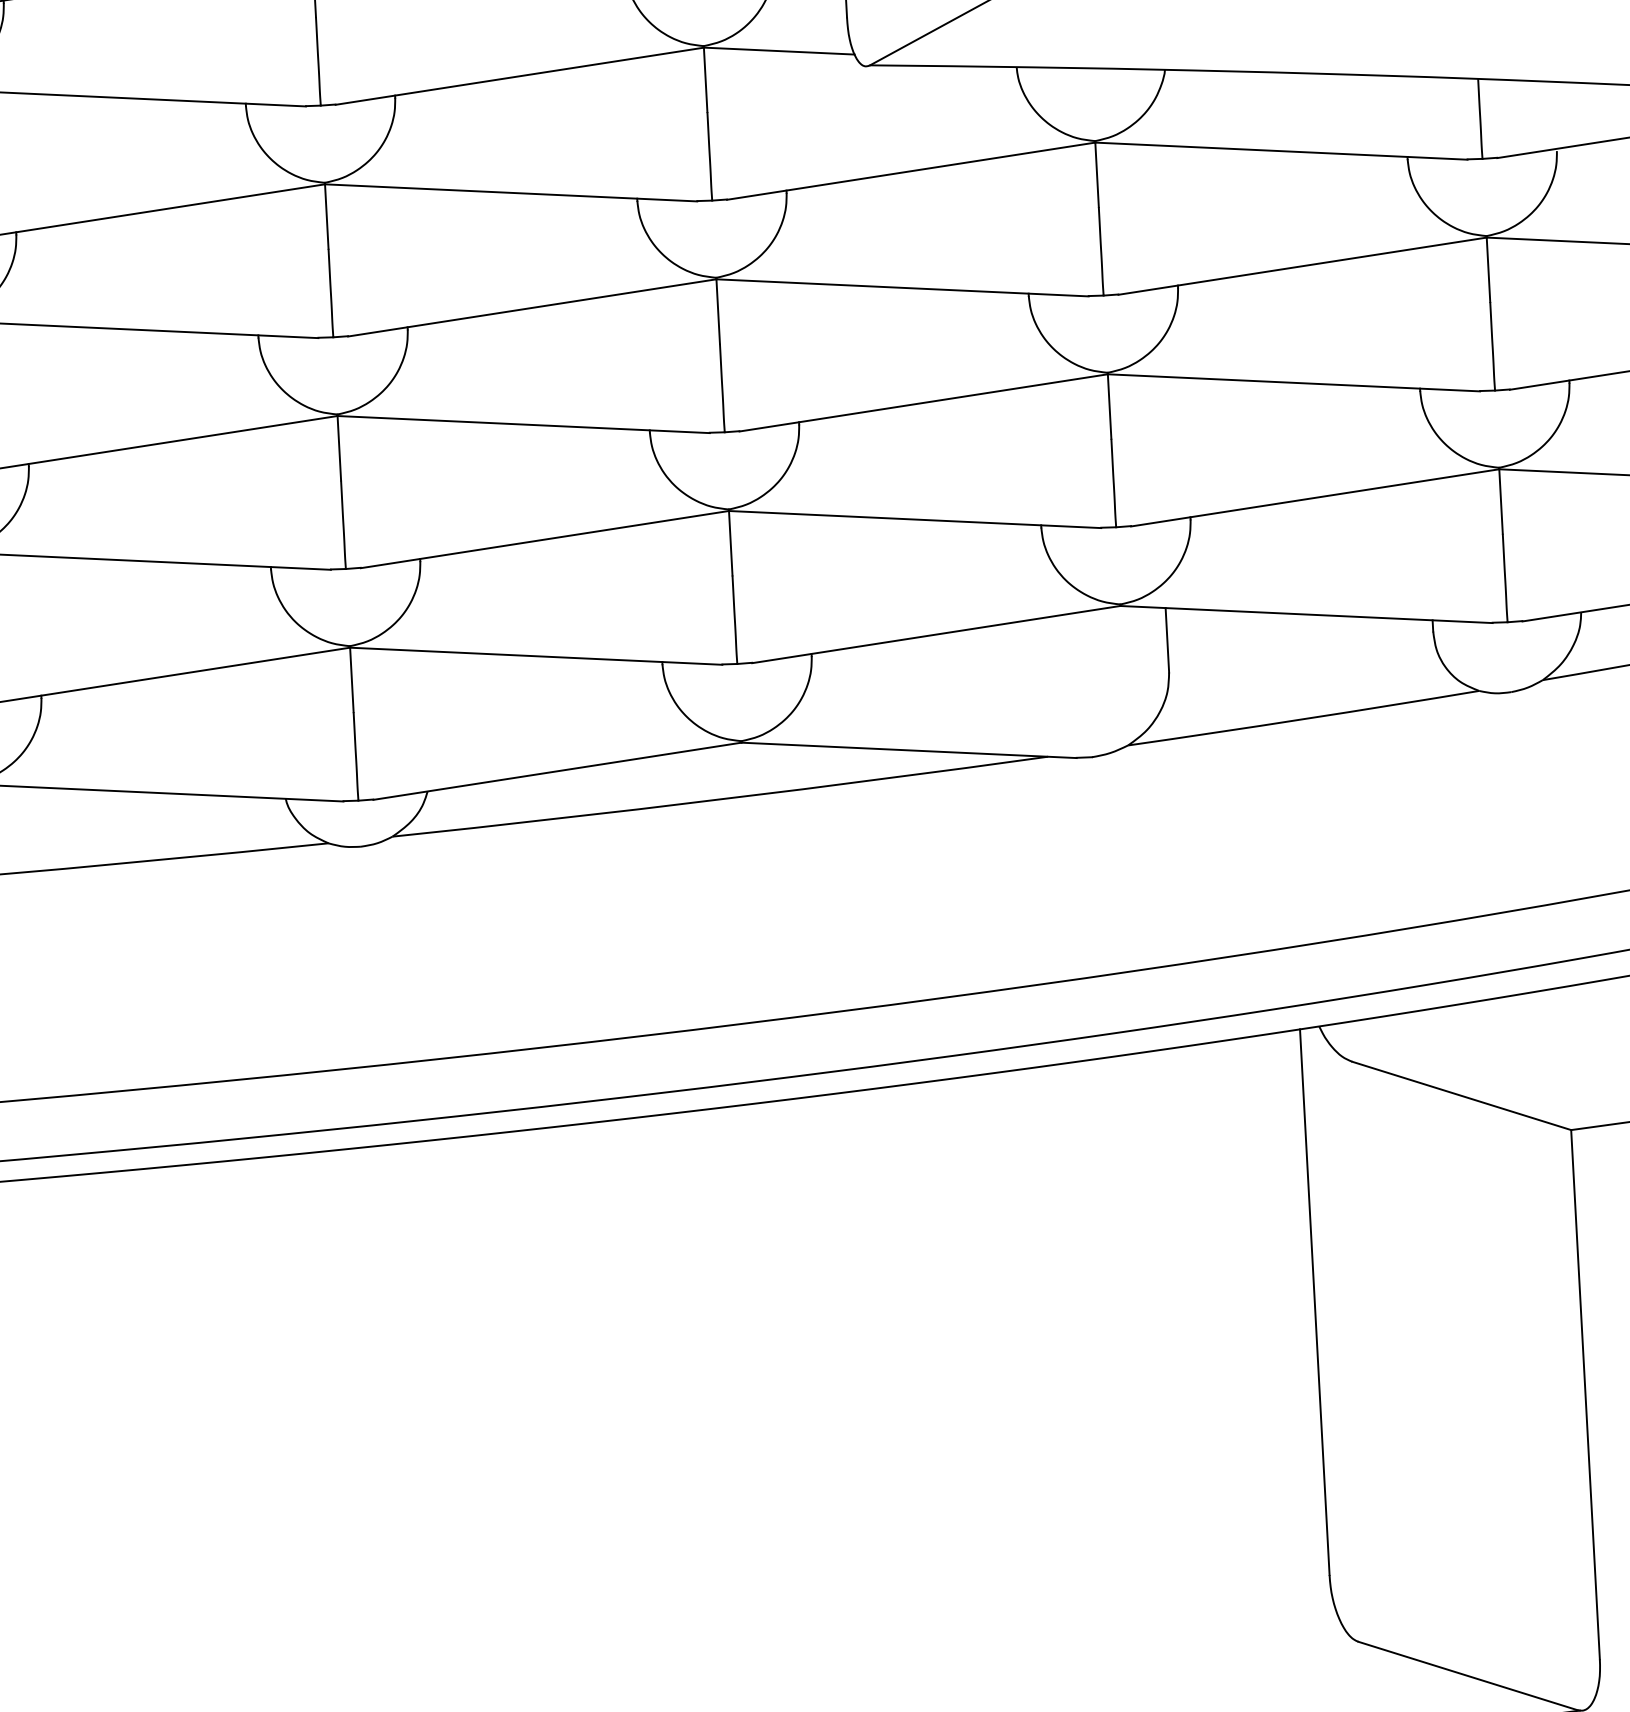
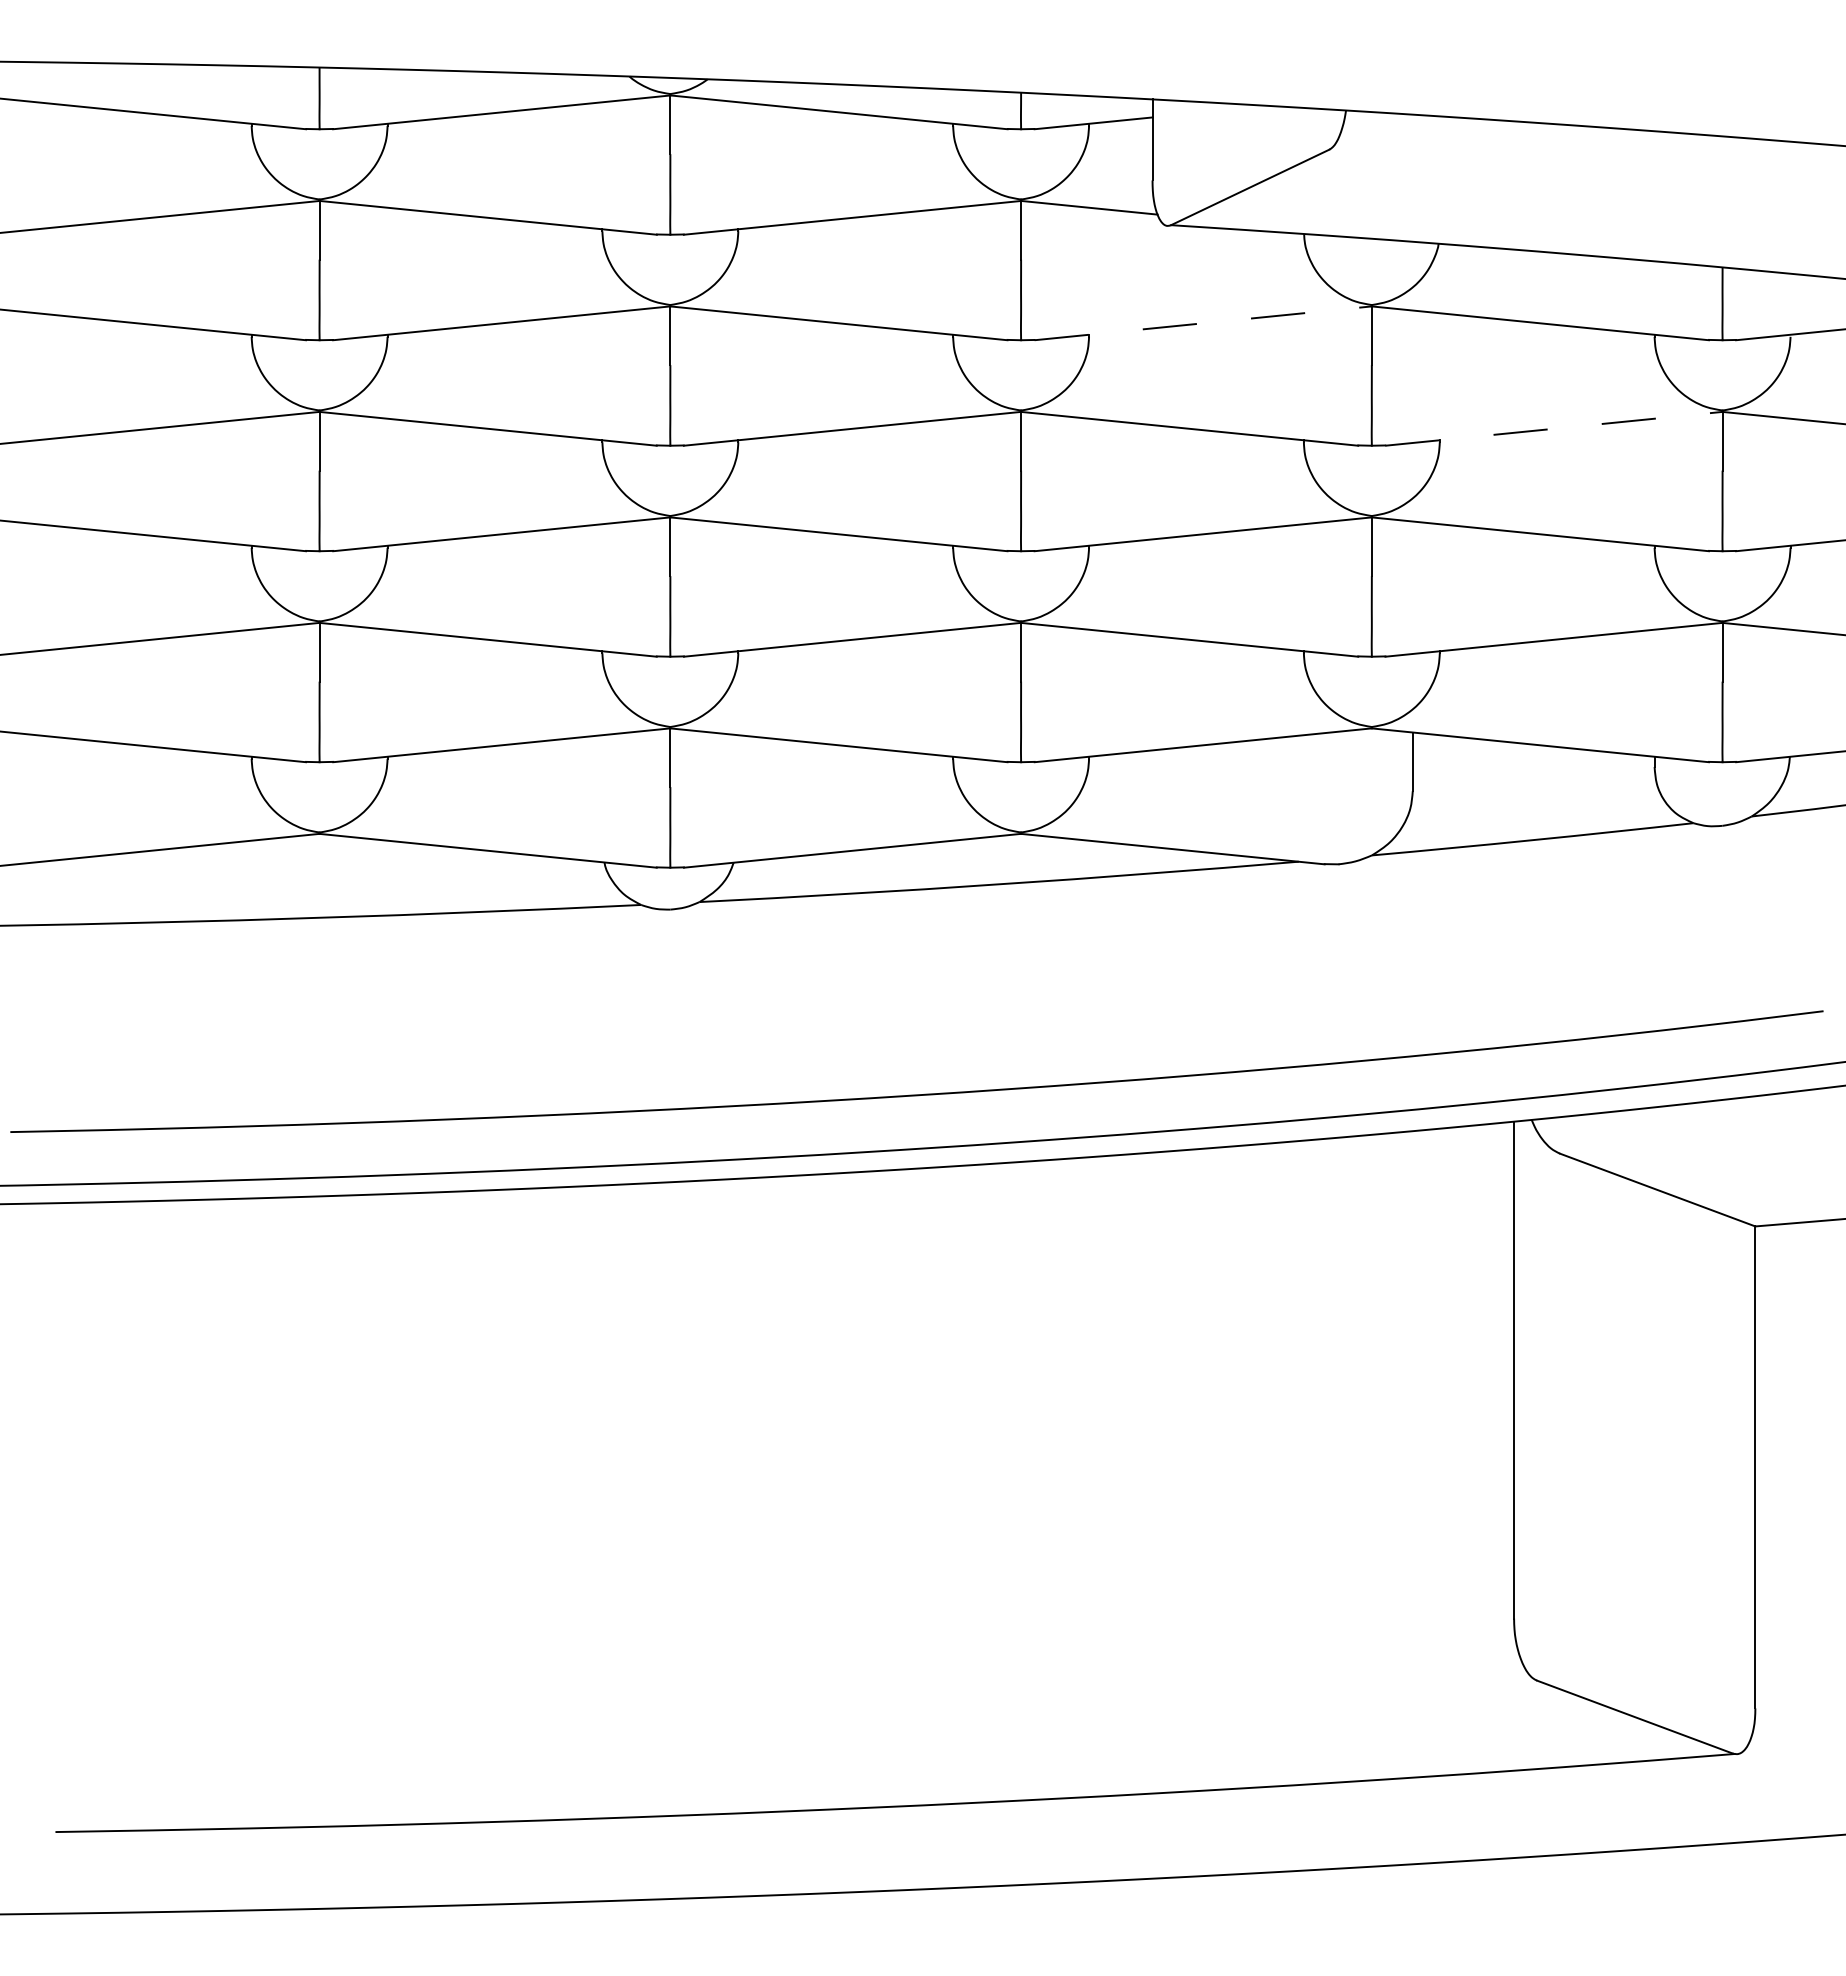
line: (911, 171) -> (1203, 323), solid -> dashed
line: (1303, 265) -> (1554, 428), solid -> dashed

